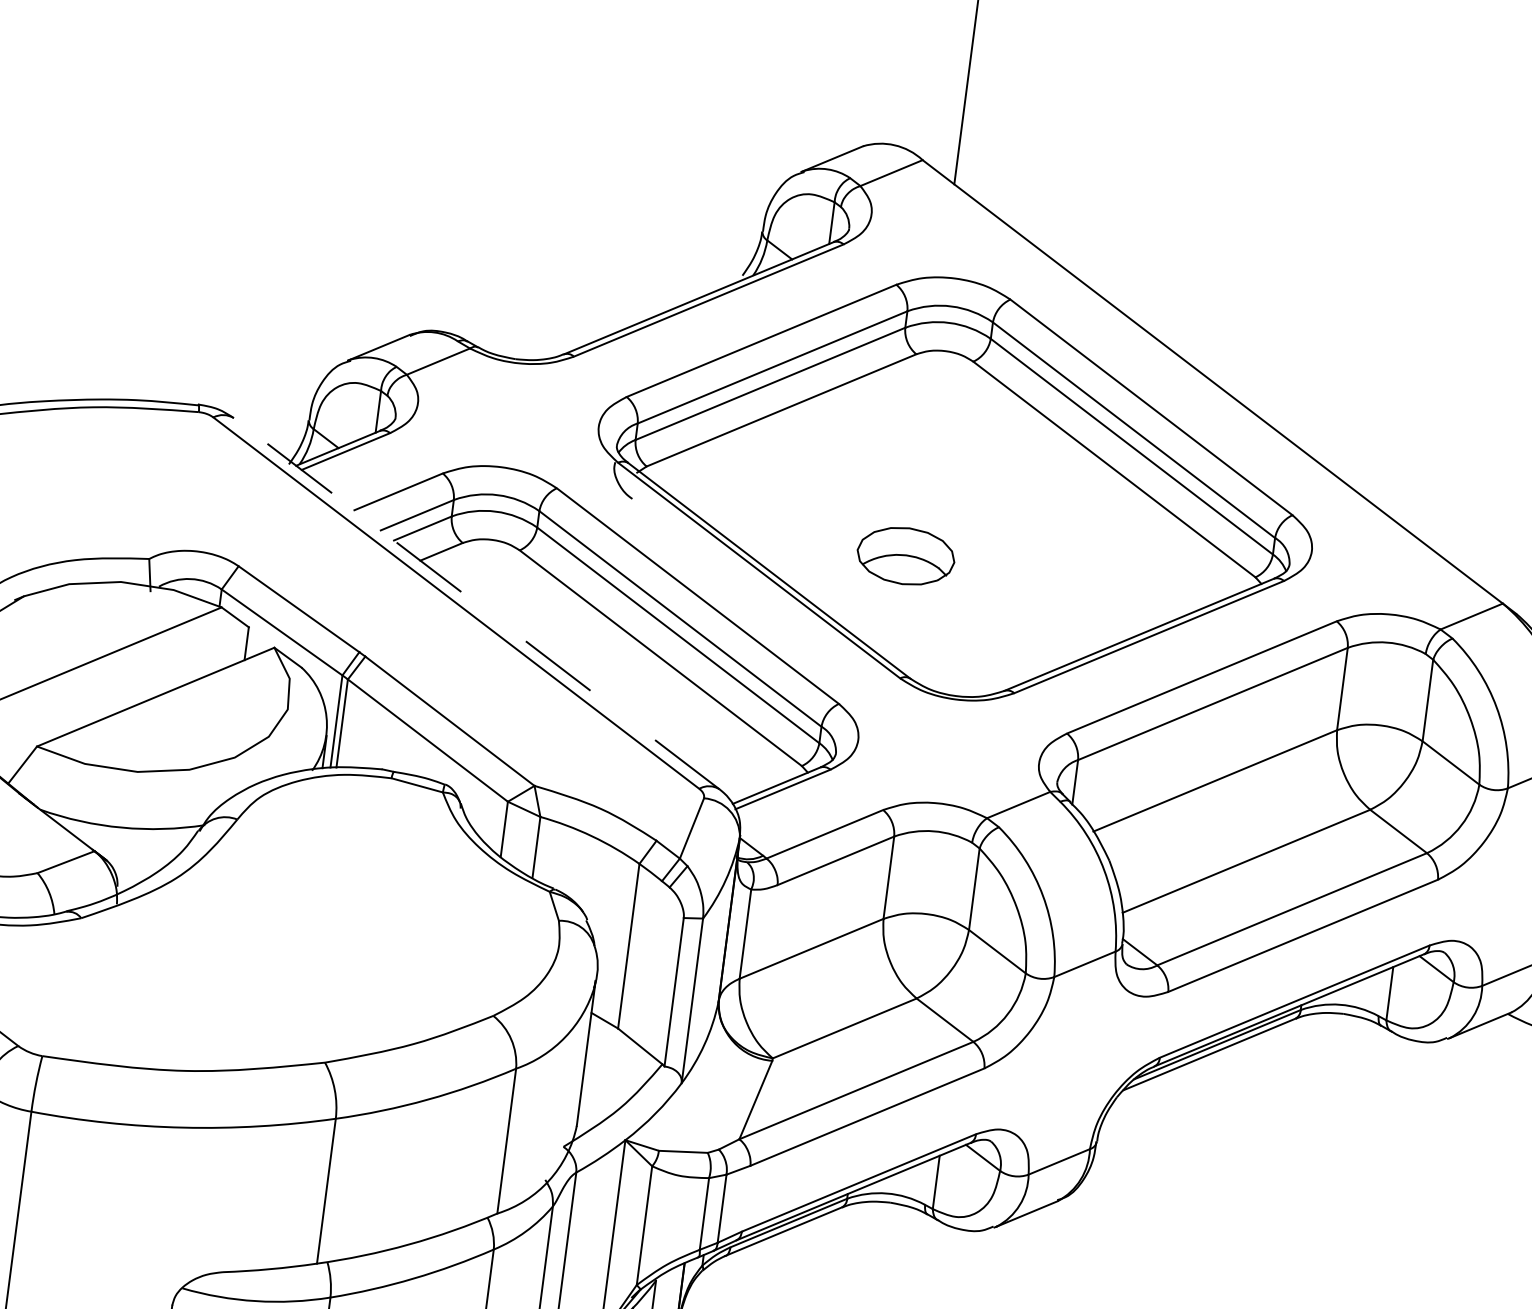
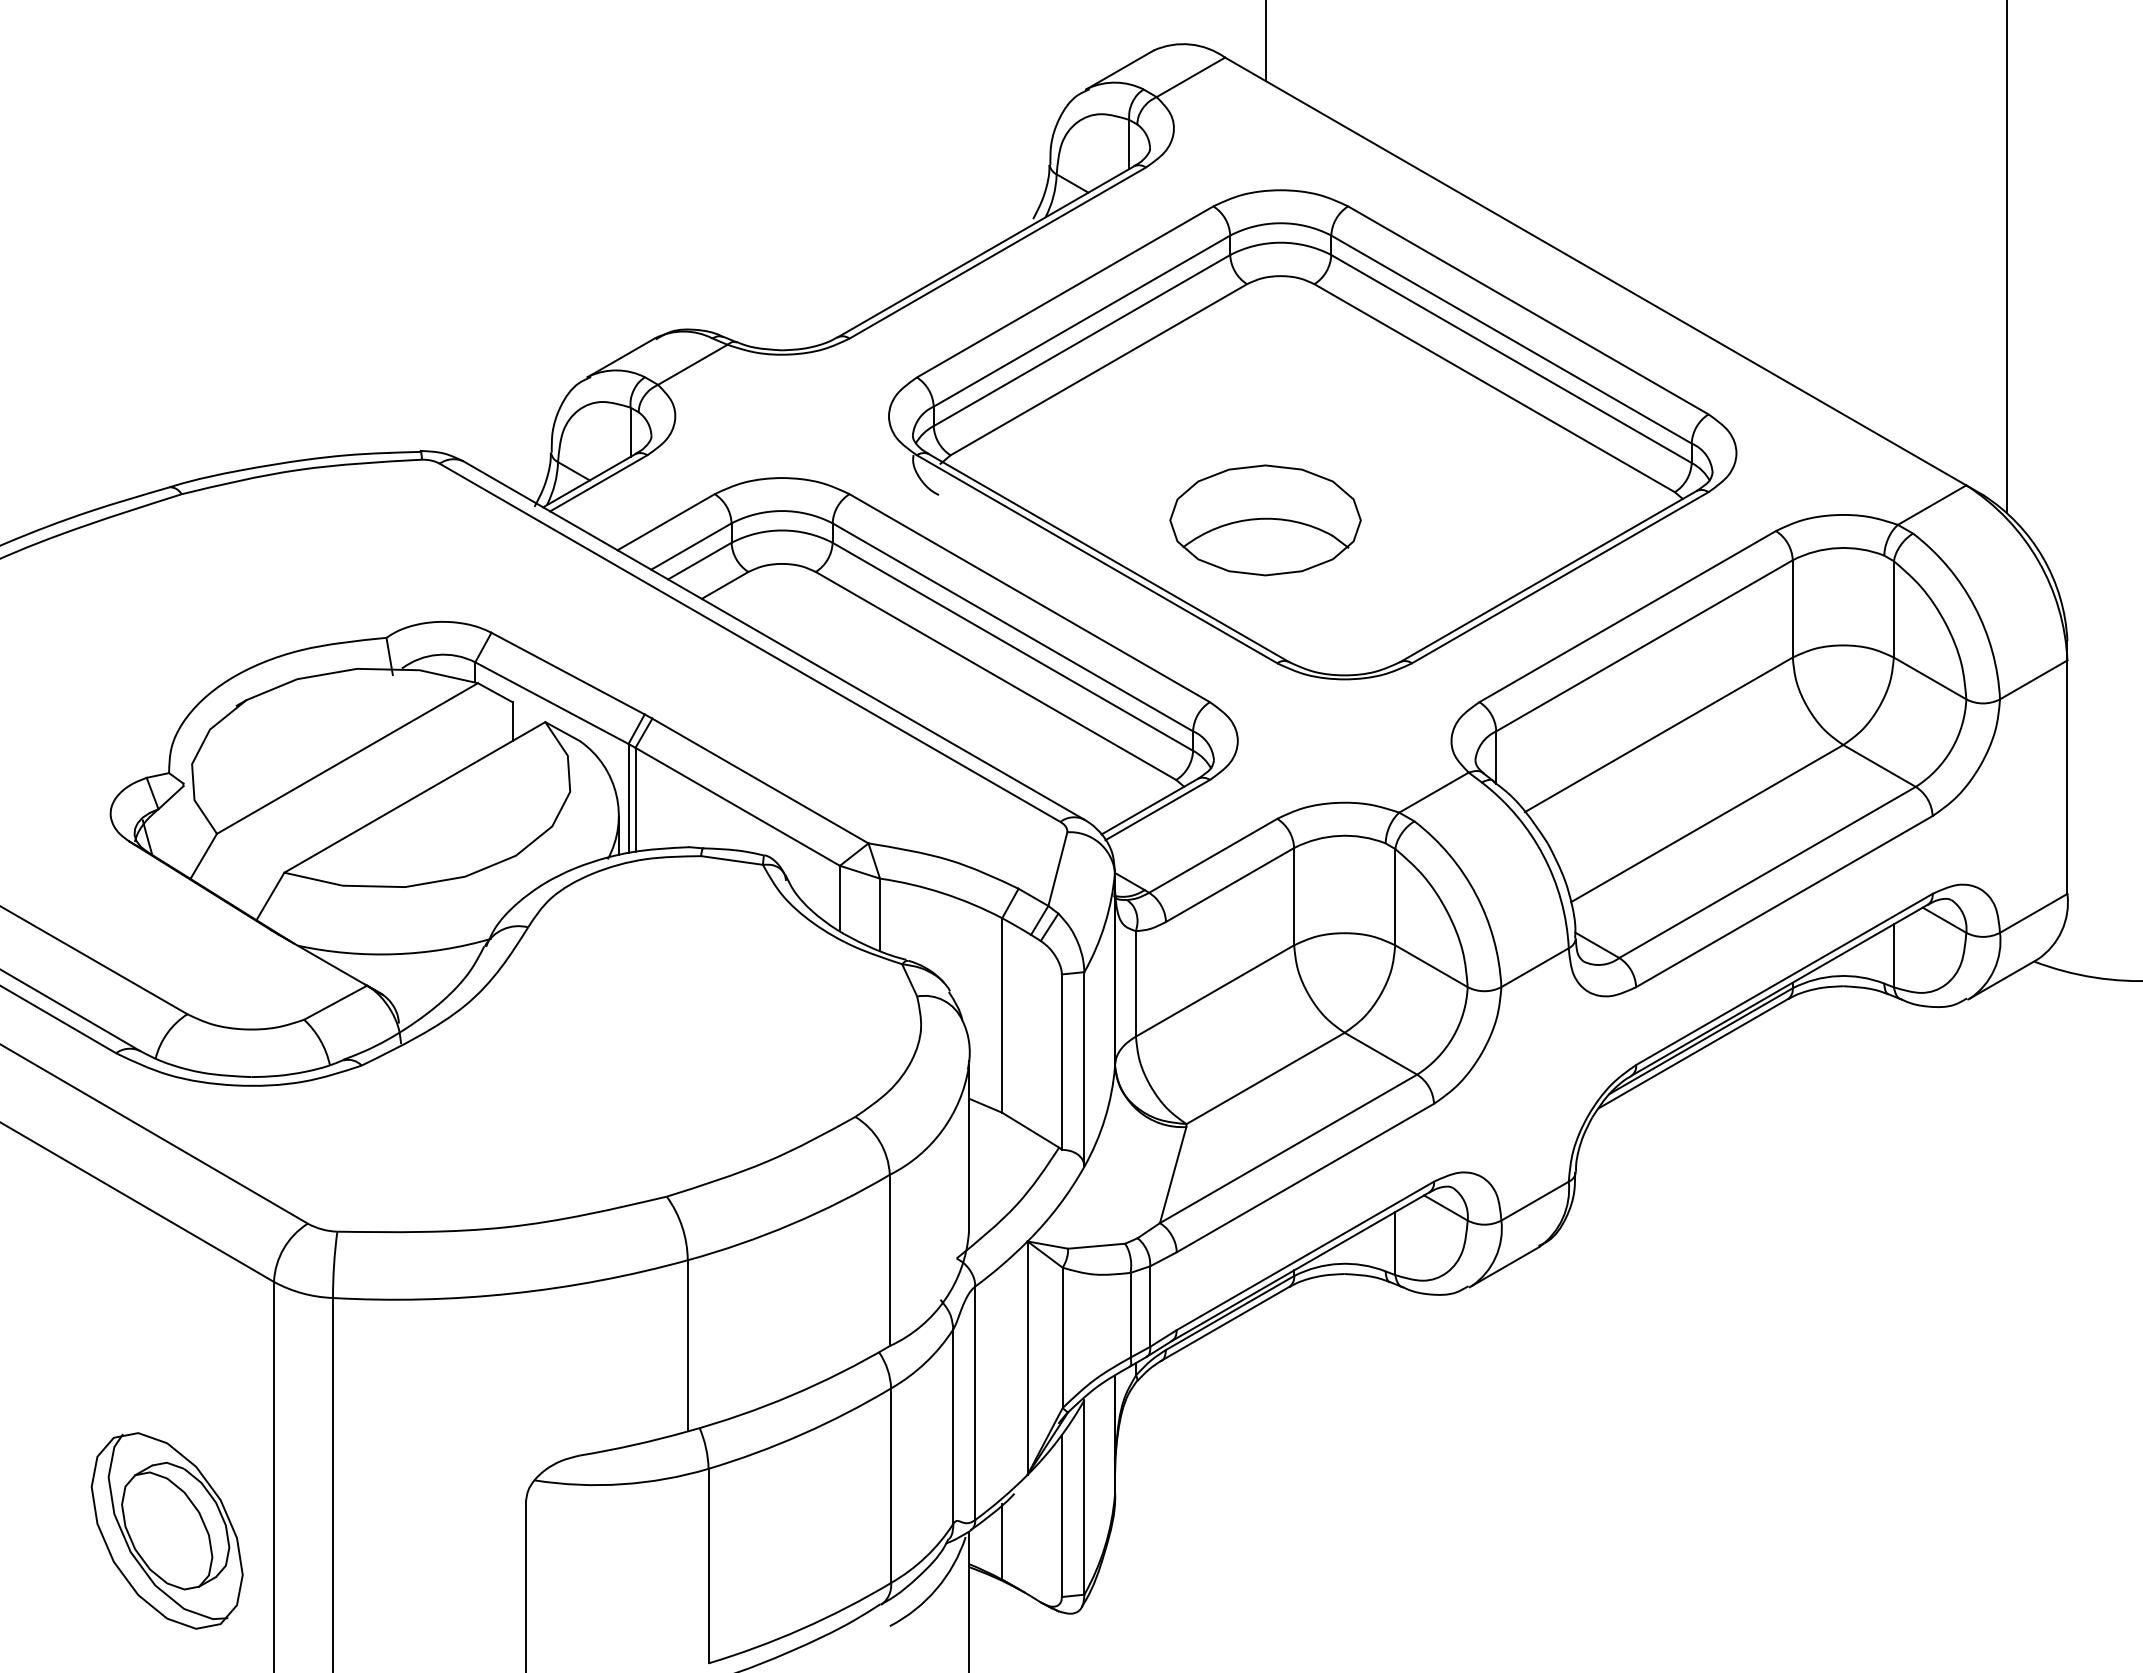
part: (905, 556) -> (1265, 520), size x1.67
line: (476, 603) -> (773, 640), dashed -> solid

